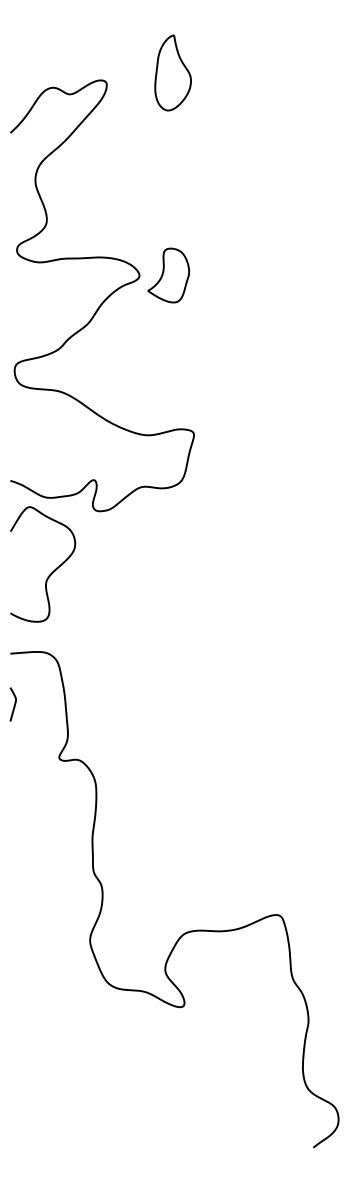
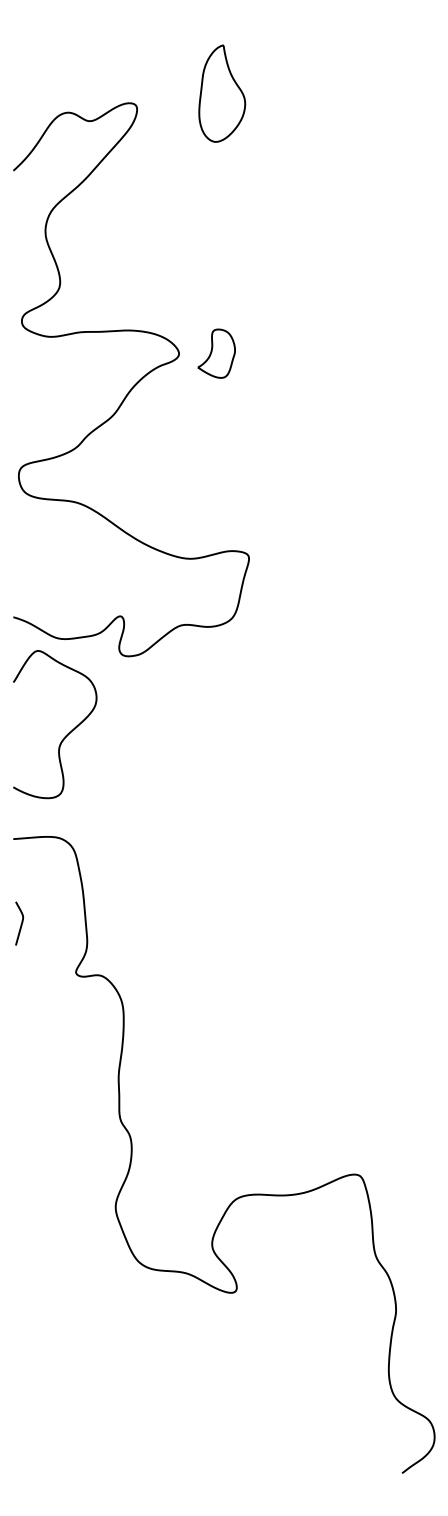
part: (168, 275) -> (216, 353), size x0.7
curve: (13, 705) -> (19, 924), moved

